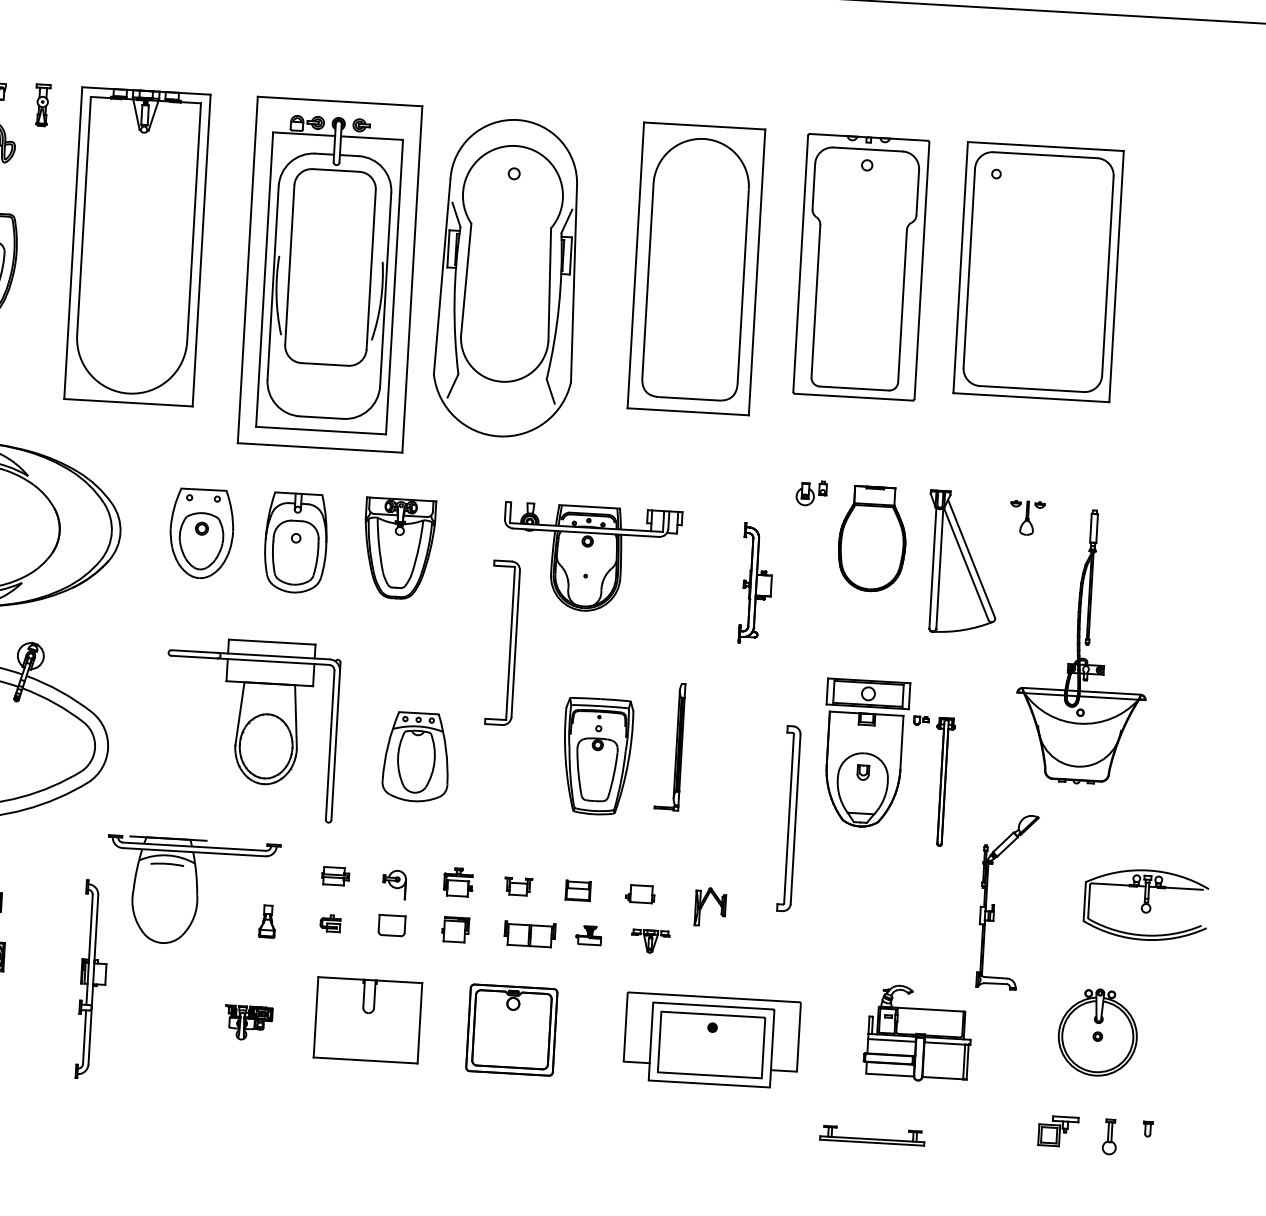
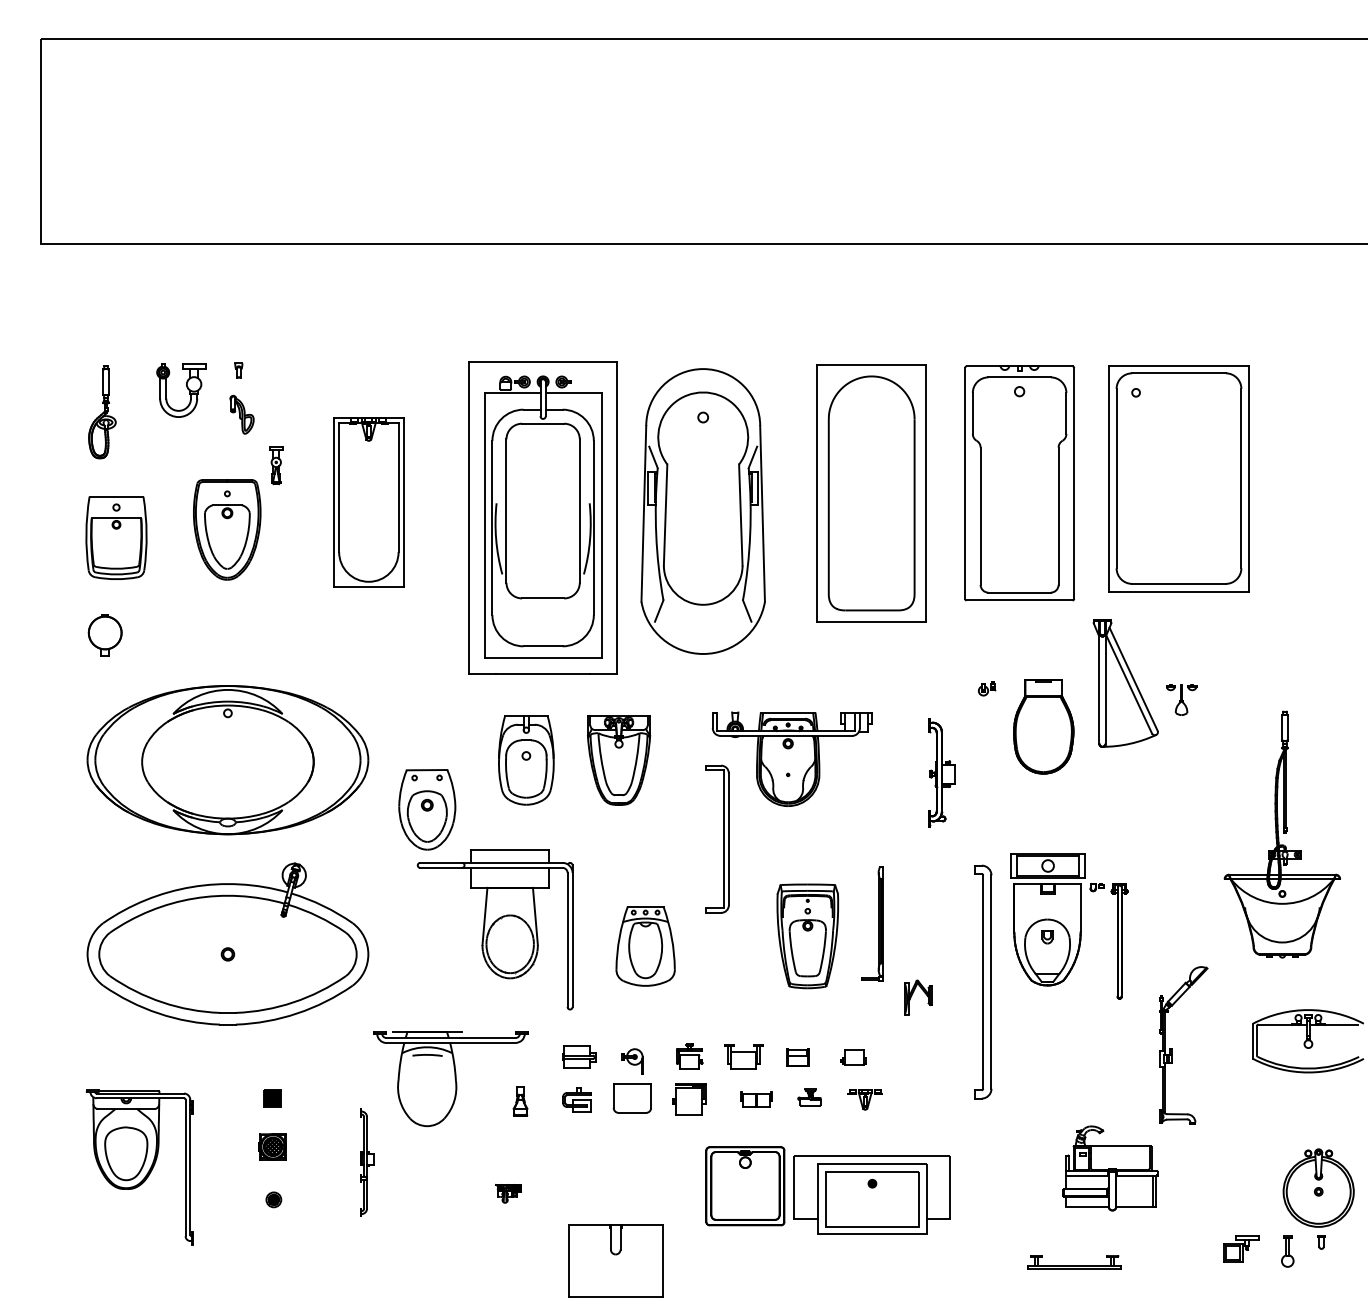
part: (42, 105) -> (276, 465), moved
part: (137, 246) -> (368, 502), size x0.6
part: (811, 492) -> (986, 688), size x0.6
part: (201, 533) -> (427, 809), moved
part: (962, 562) -> (1125, 683), moved
part: (1084, 646) -> (1282, 834), moved
part: (789, 819) -> (983, 982), size x1.4
part: (334, 876) -> (578, 1057), size x1.4
part: (517, 887) -> (743, 1057), size x1.6
part: (704, 904) -> (912, 995), moved
part: (329, 922) -> (576, 1099), size x1.6
part: (392, 925) -> (632, 1098), size x1.6
part: (455, 929) -> (689, 1098), size x1.4
part: (529, 934) -> (756, 1099), size x0.7
part: (92, 979) -> (366, 1162), size x0.6
part: (367, 1019) -> (615, 1260), moved
part: (248, 1022) -> (508, 1193), size x0.6
part: (1097, 1031) -> (1318, 1187), moved
part: (710, 1039) -> (871, 1194), moved

